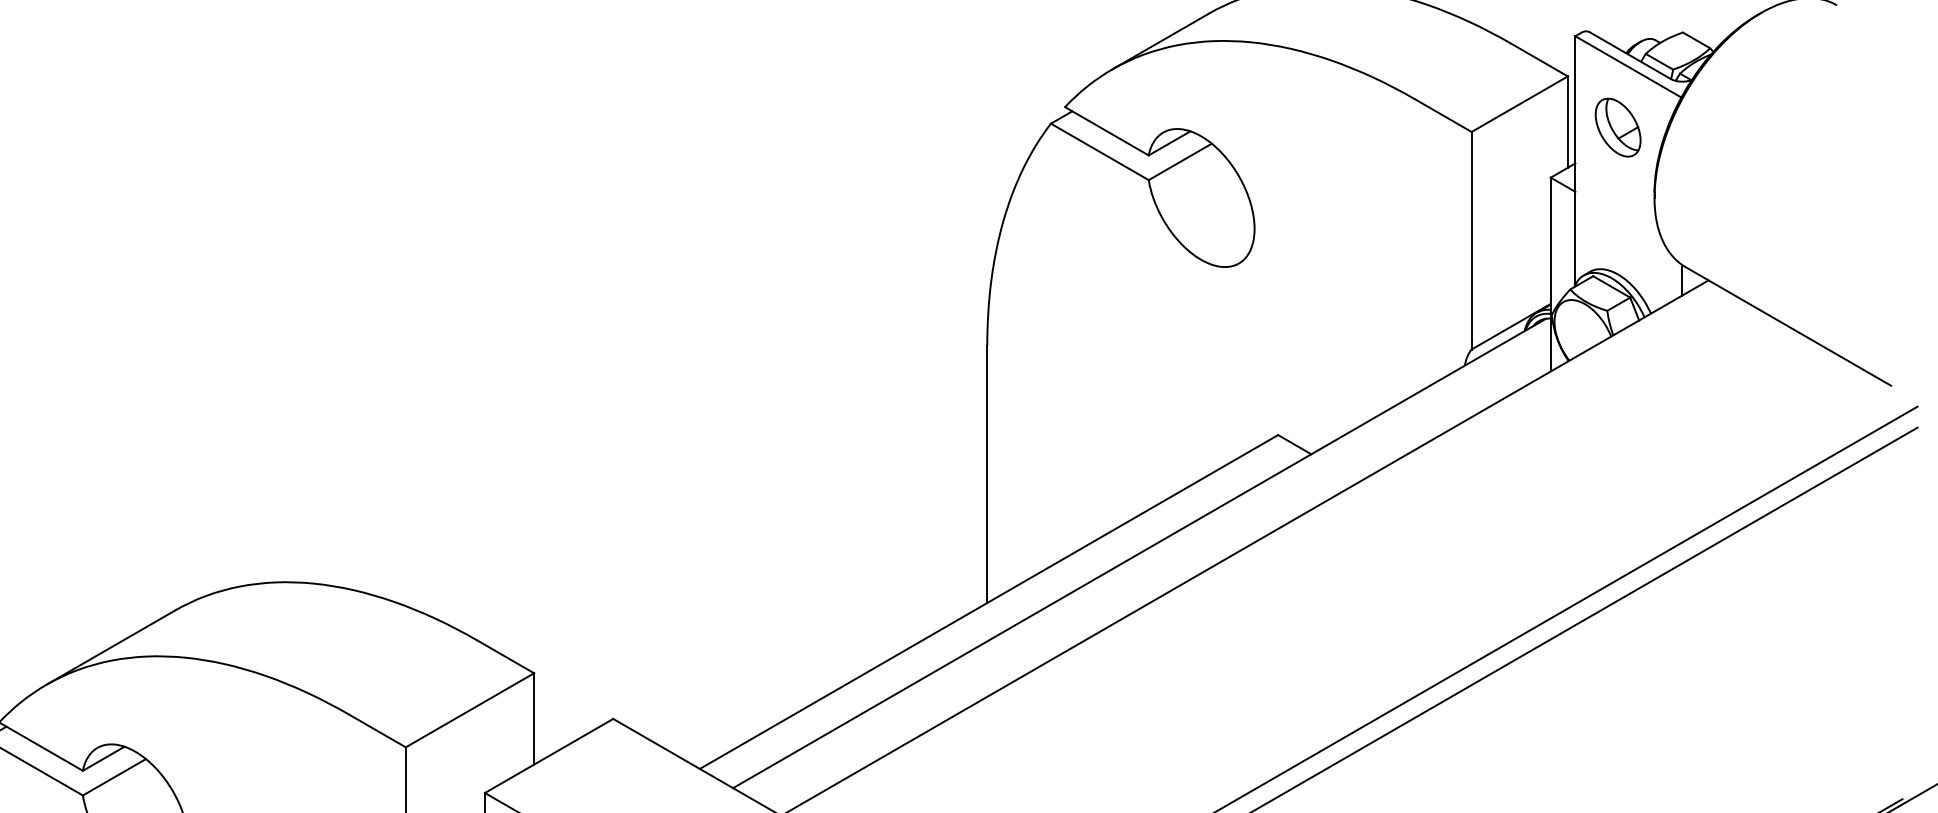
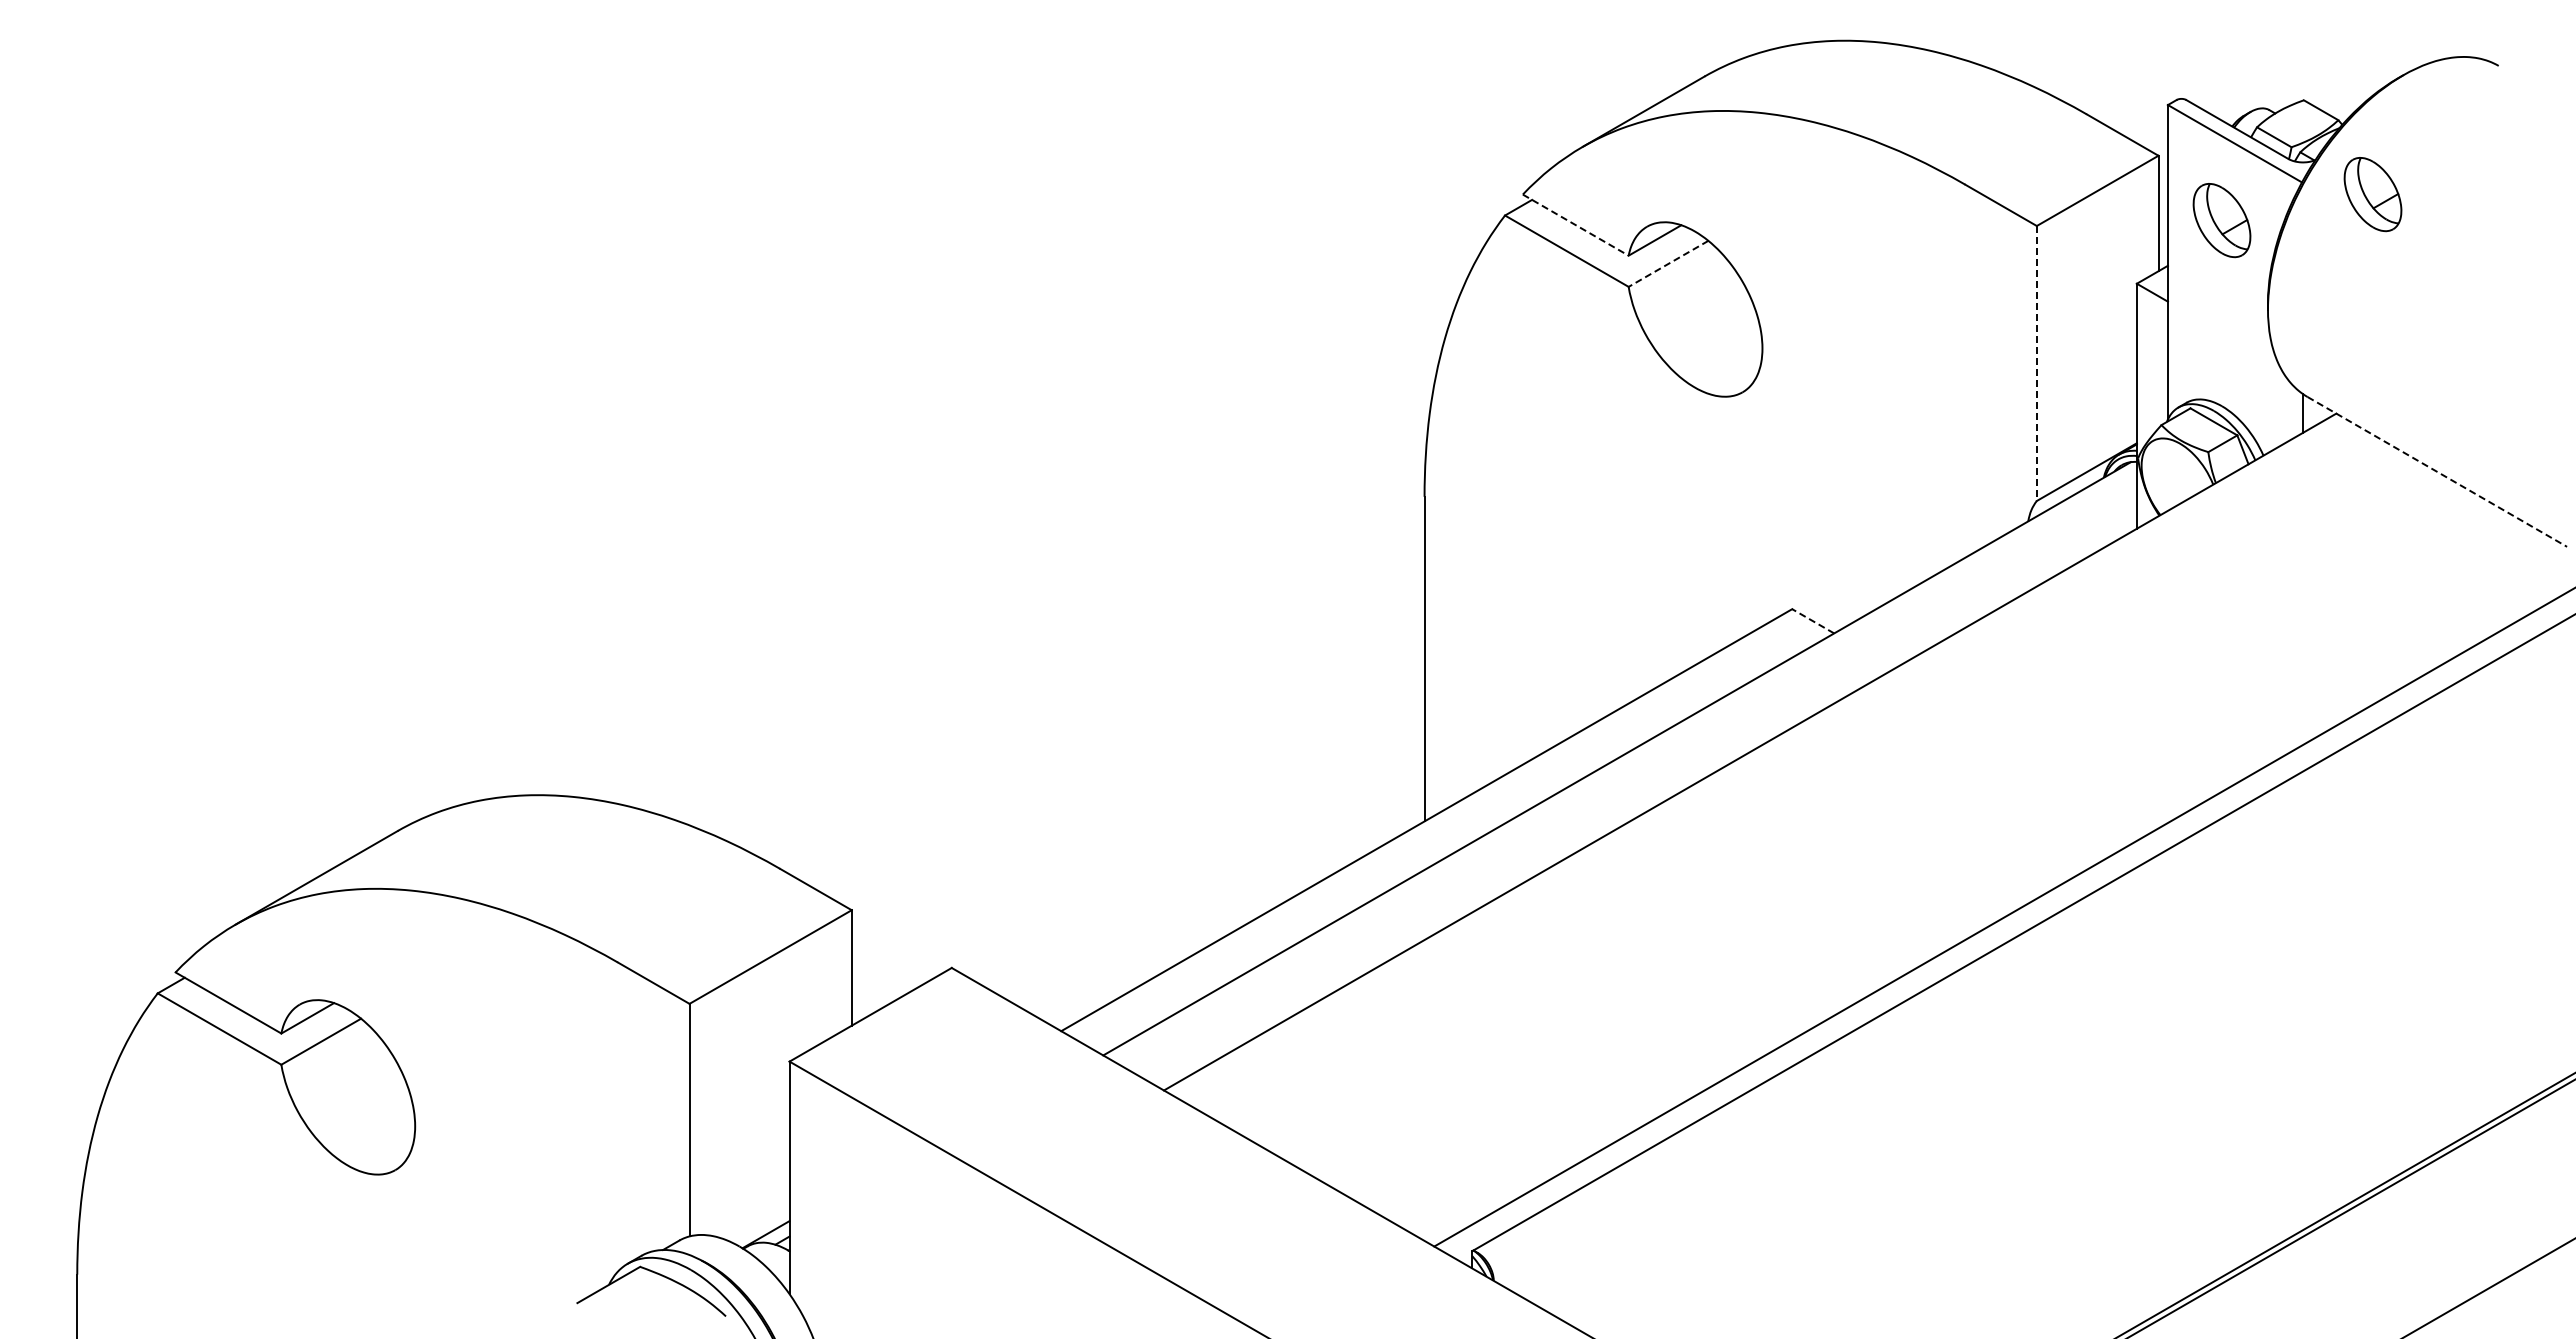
part: (1737, 107) -> (2372, 194), added
line: (1107, 131) -> (1576, 225), solid -> dashed
line: (1180, 162) -> (1668, 264), solid -> dashed
line: (1471, 241) -> (2036, 364), solid -> dashed
line: (1788, 326) -> (2437, 471), solid -> dashed
line: (1294, 444) -> (1812, 621), solid -> dashed

